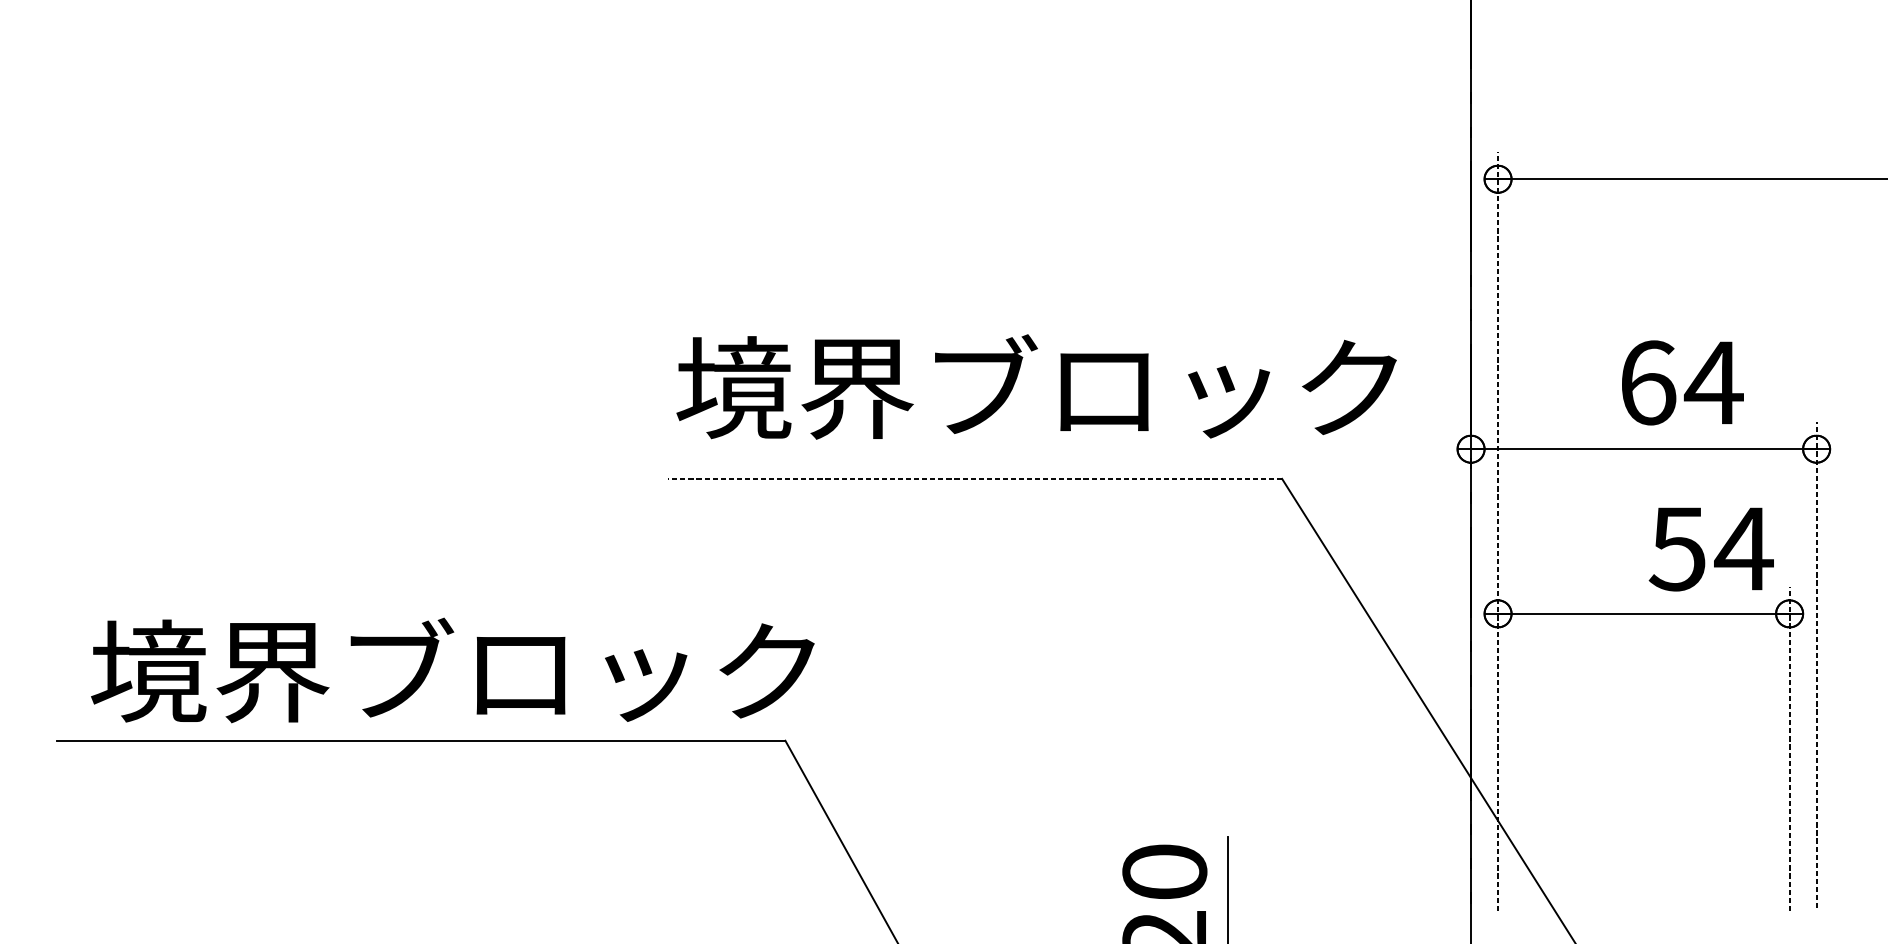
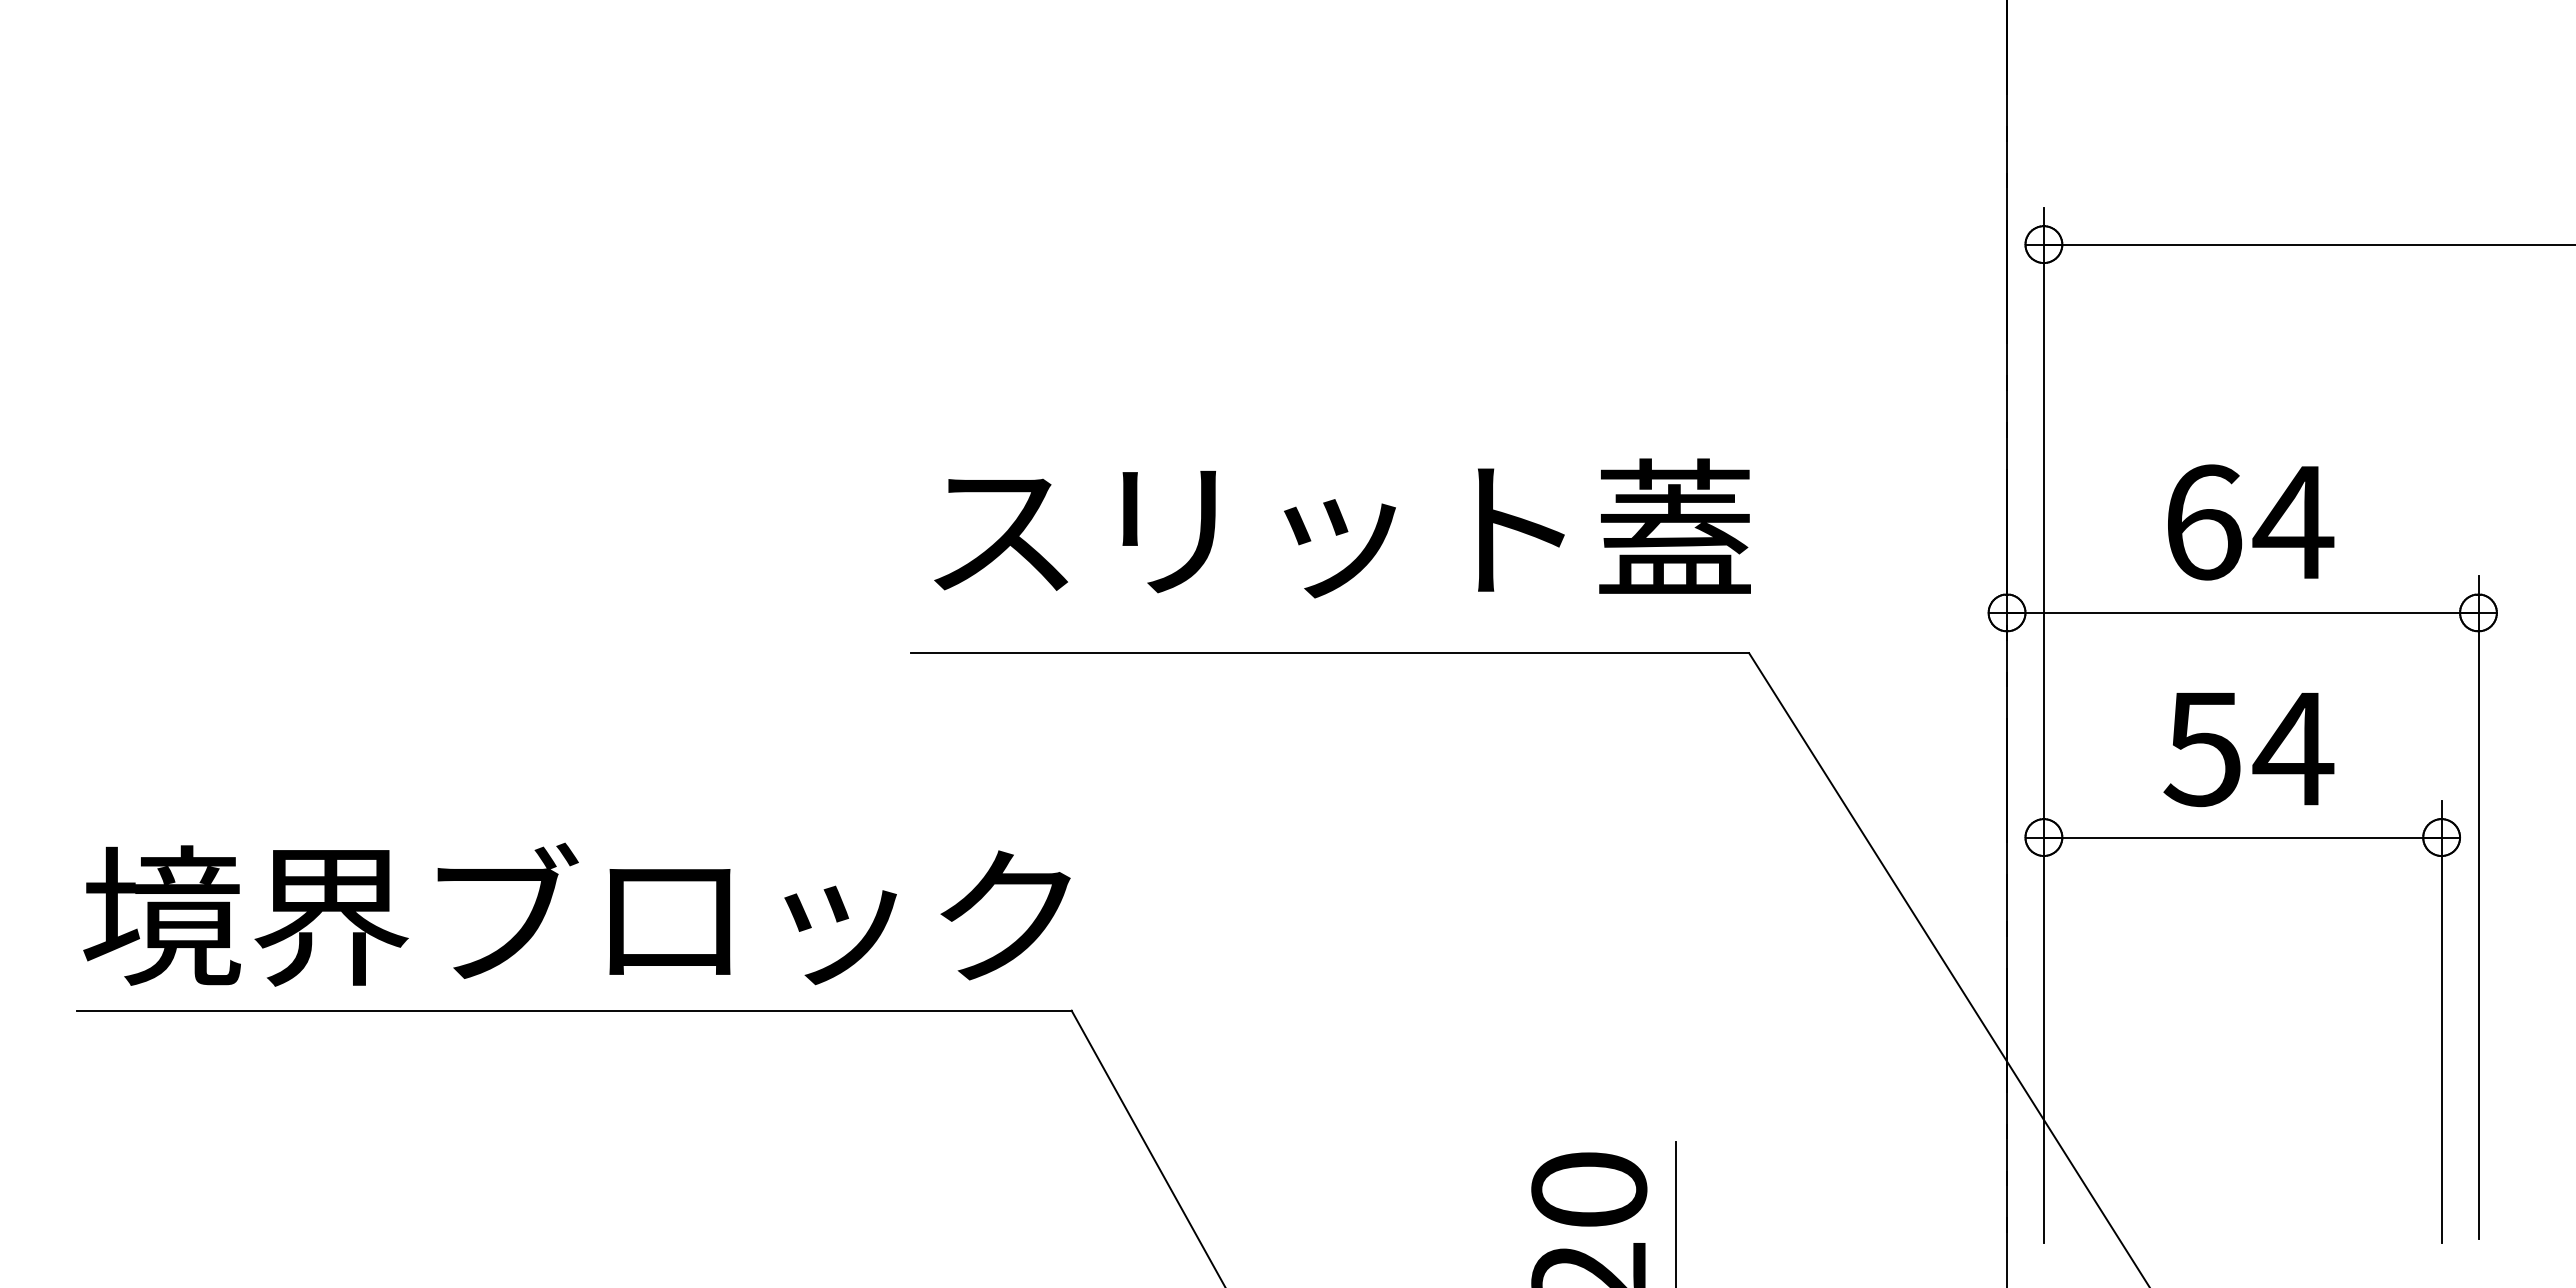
text: (1683, 382) -> (2251, 522), moved
text: (1035, 386) -> (1413, 527), 境界ブロック -> スリット蓋
line: (974, 478) -> (1329, 653), dashed -> solid
line: (1497, 531) -> (2043, 724), dashed -> solid
text: (1711, 550) -> (2248, 750), moved
line: (1816, 665) -> (2478, 907), dashed -> solid
text: (452, 670) -> (576, 914), moved
line: (1789, 748) -> (2441, 1021), dashed -> solid

